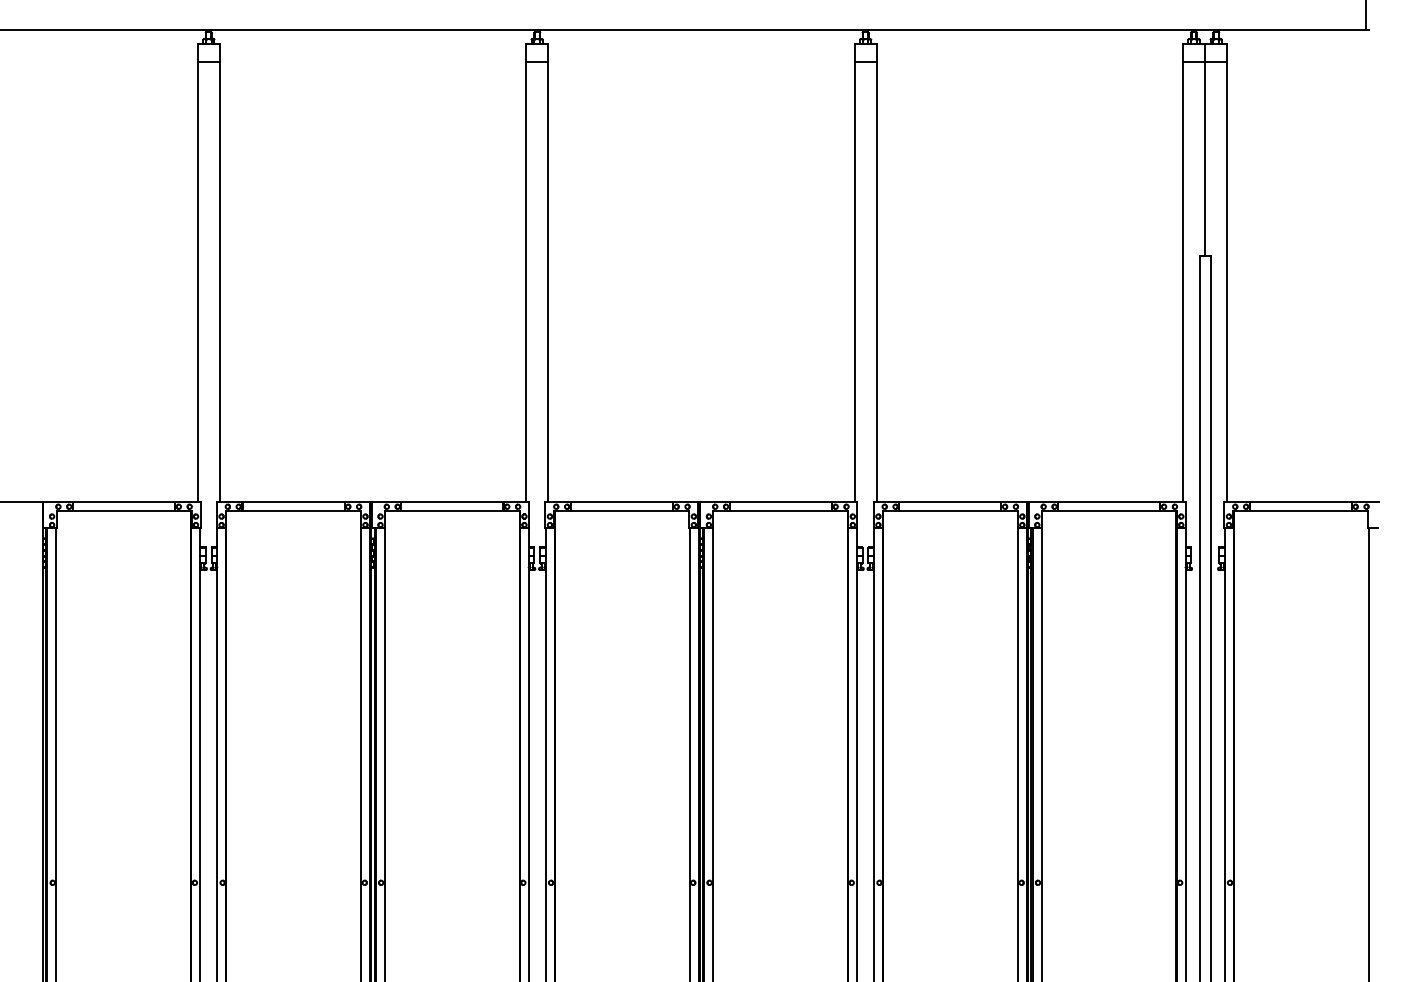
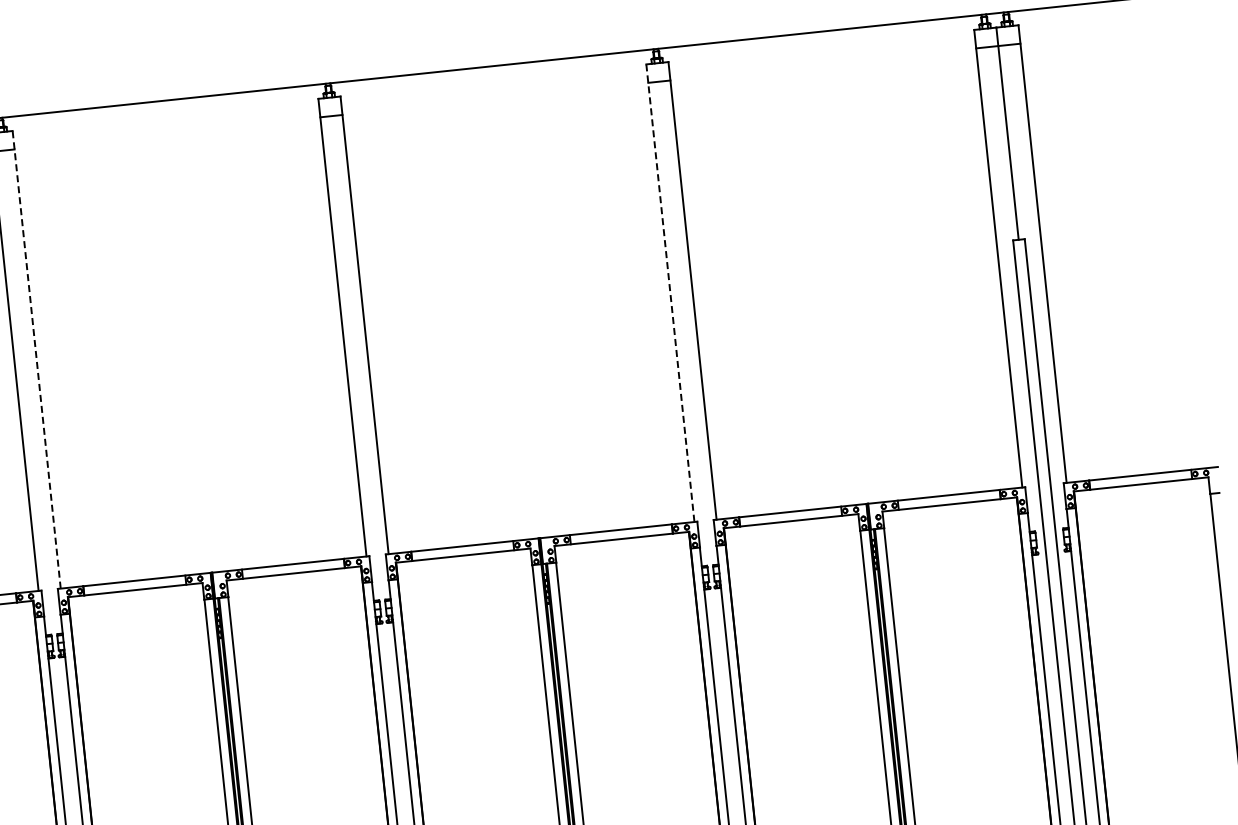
line: (219, 272) -> (36, 359), solid -> dashed
line: (854, 273) -> (670, 293), solid -> dashed

